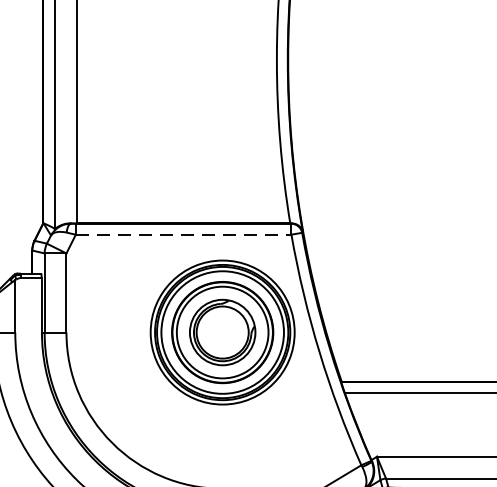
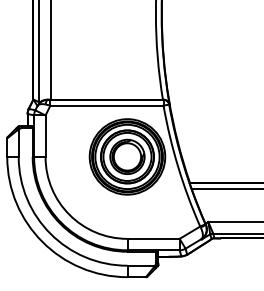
line: (184, 234) -> (107, 105), dashed -> solid

